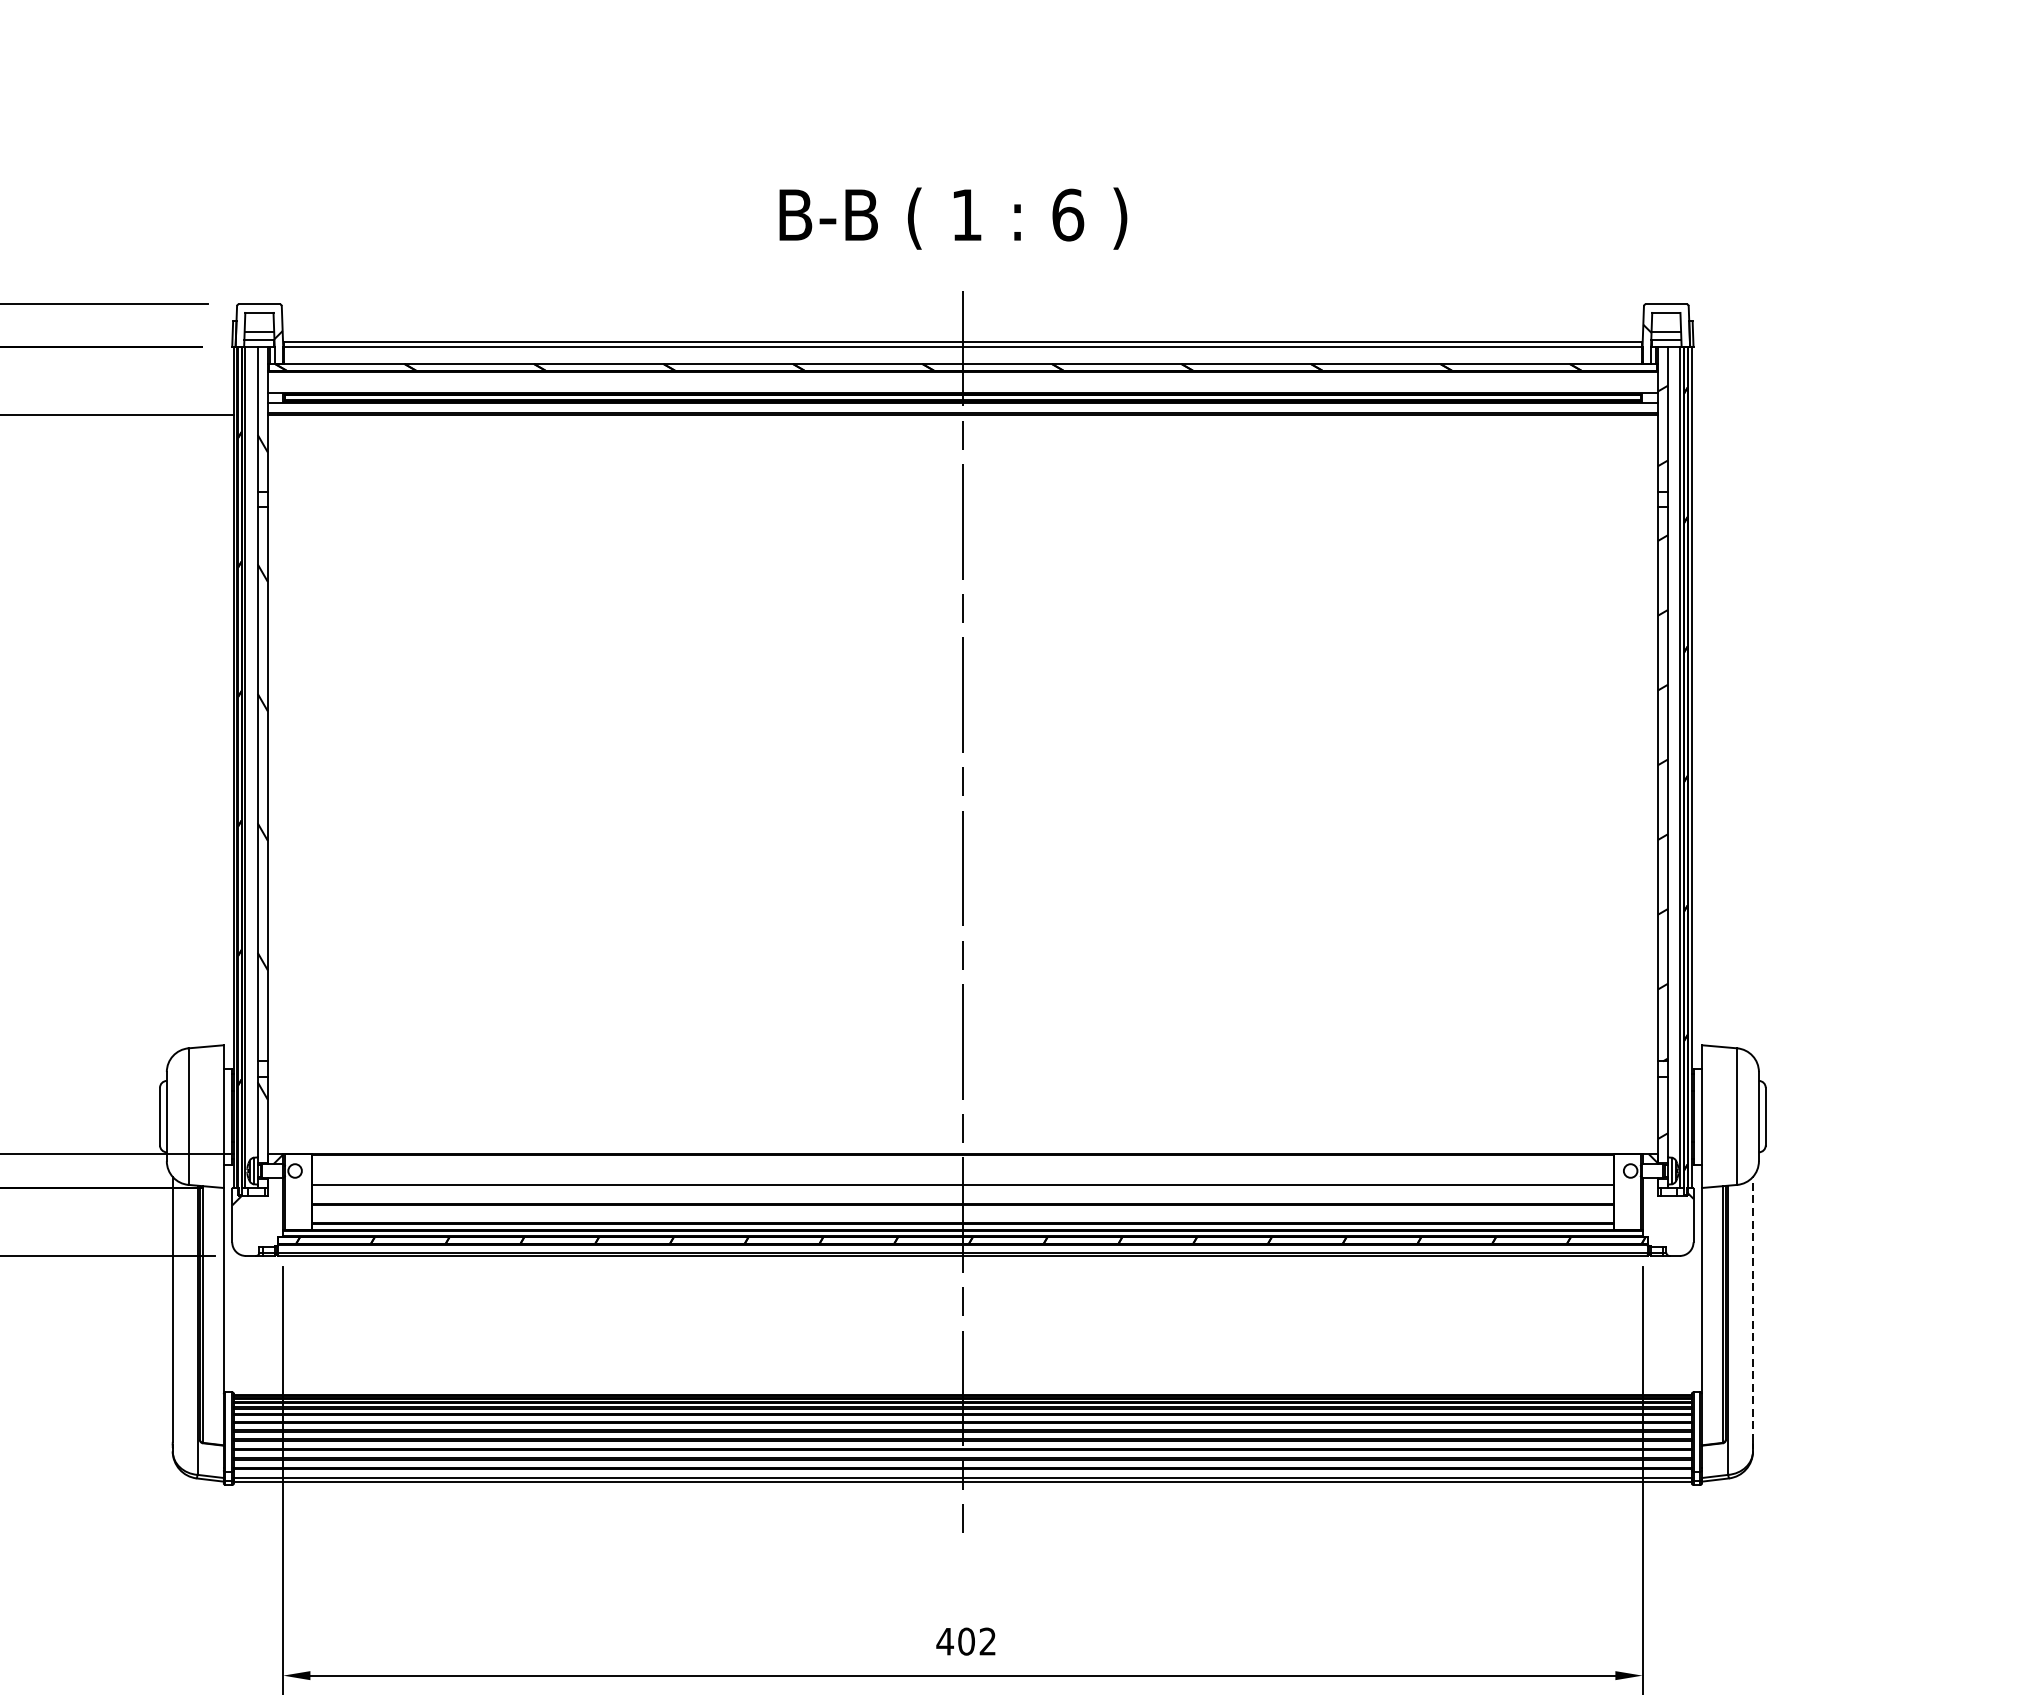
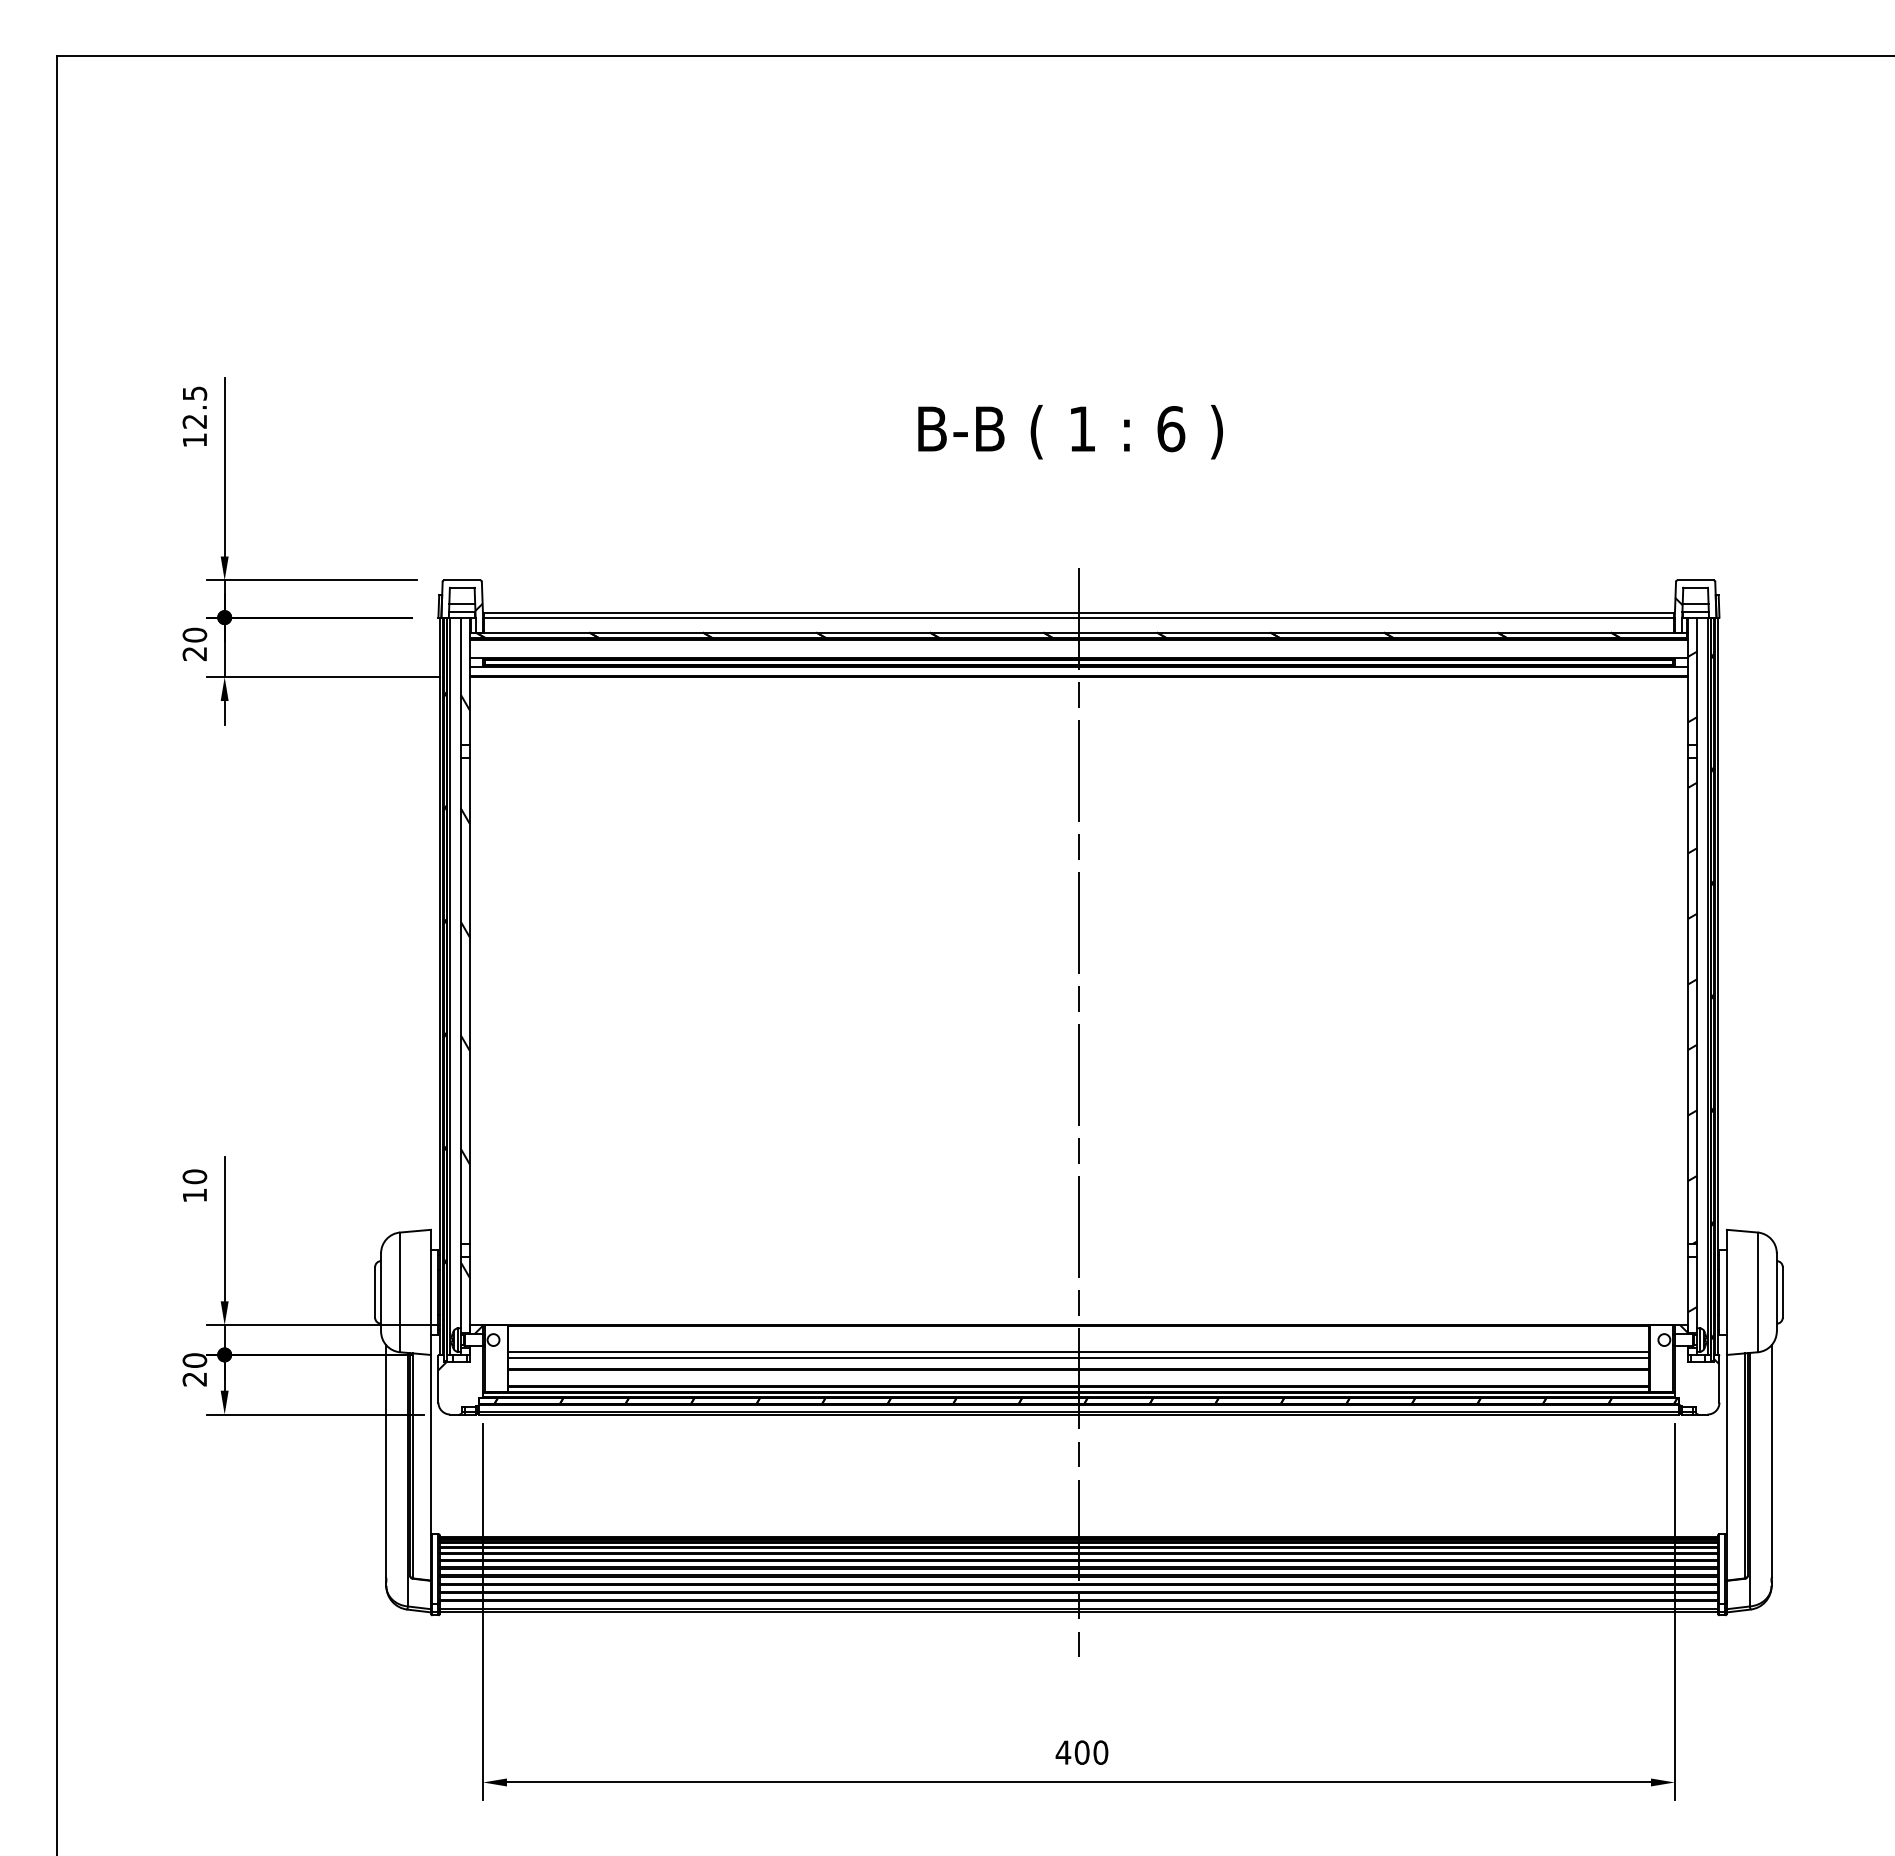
text: (953, 219) -> (1070, 432), moved
line: (962, 1190) -> (1078, 1357), added
line: (1752, 1308) -> (1771, 1460), dashed -> solid
text: (987, 1641) -> (1100, 1752), 402 -> 400

